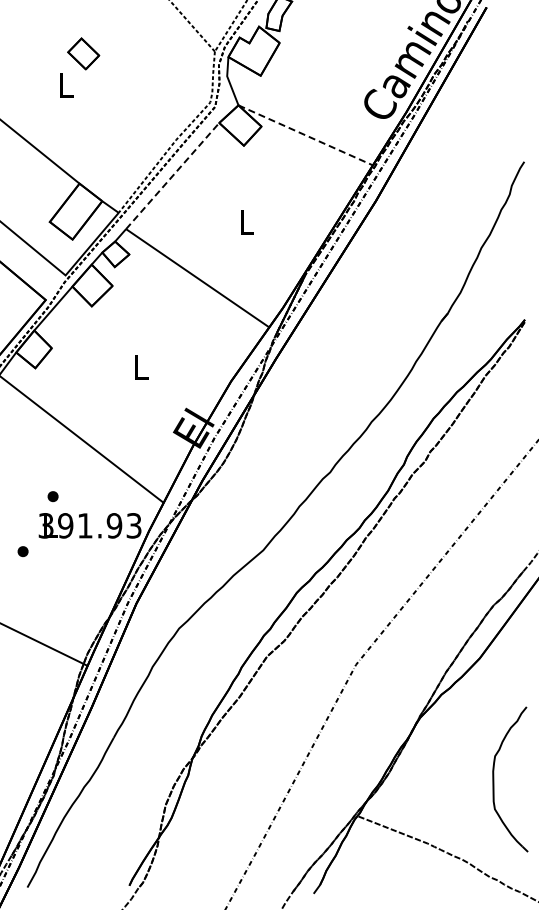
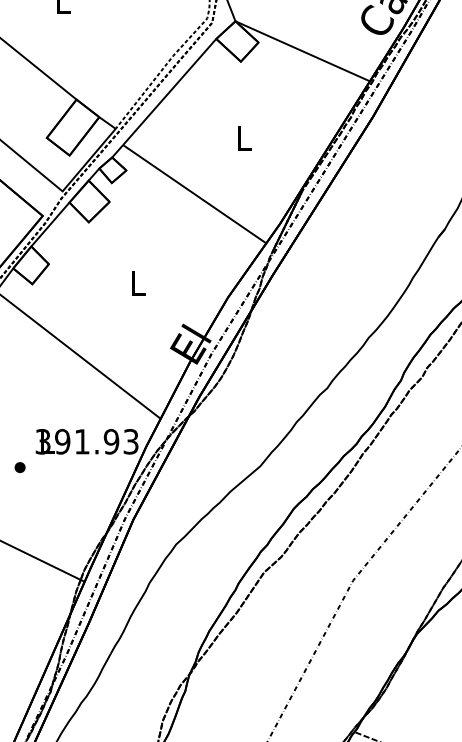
line: (305, 135) -> (302, 51), dashed -> solid
line: (172, 176) -> (169, 92), dashed -> solid
part: (52, 496) -> (49, 412), removed

